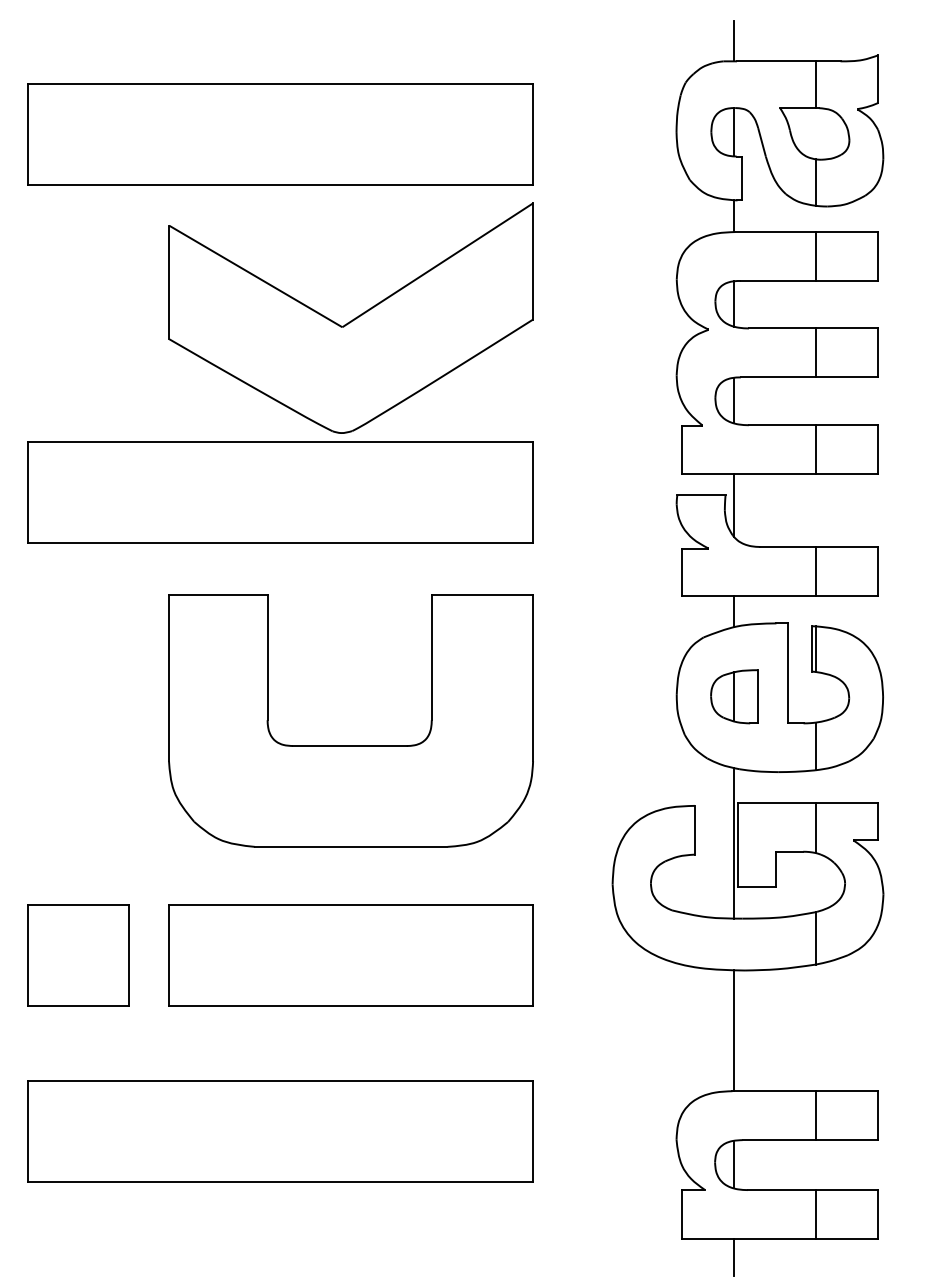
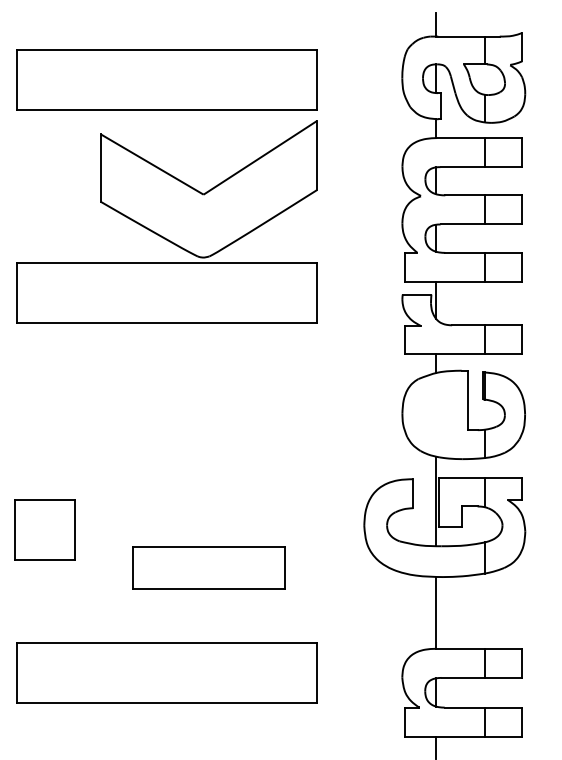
part: (734, 695) -> (436, 413), removed
part: (350, 745) -> (208, 443), removed
part: (78, 954) -> (44, 529), moved
part: (350, 954) -> (208, 567), size x0.7

